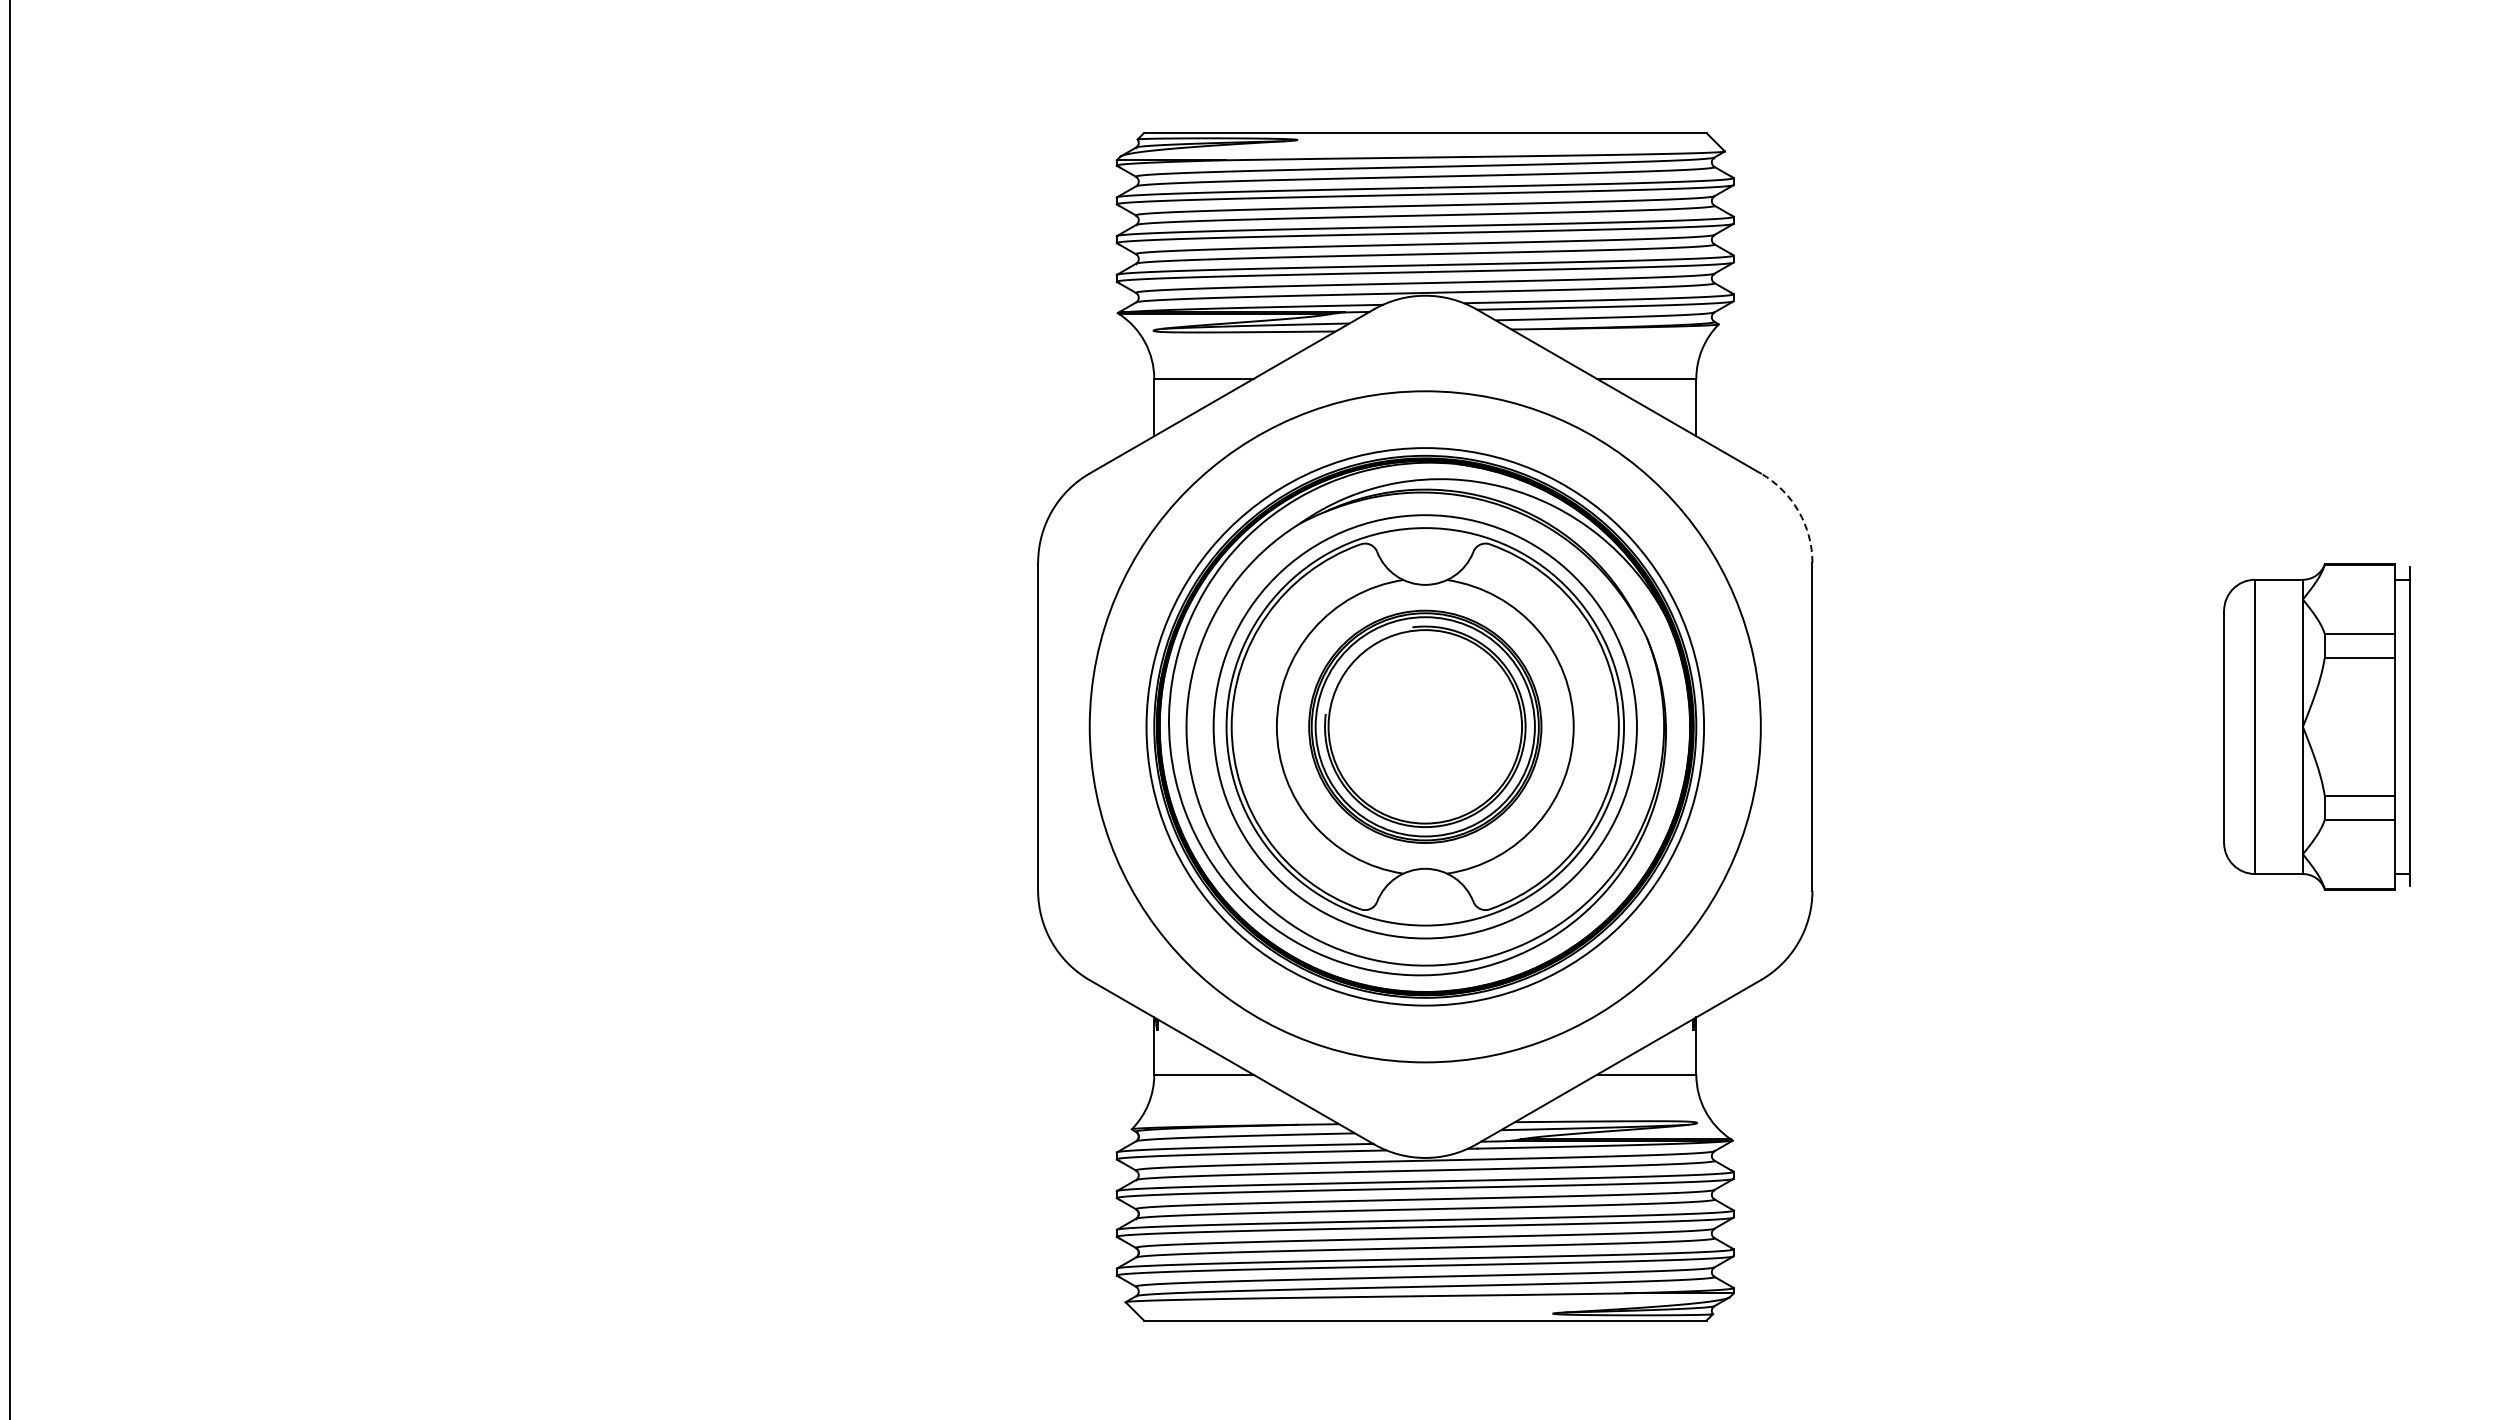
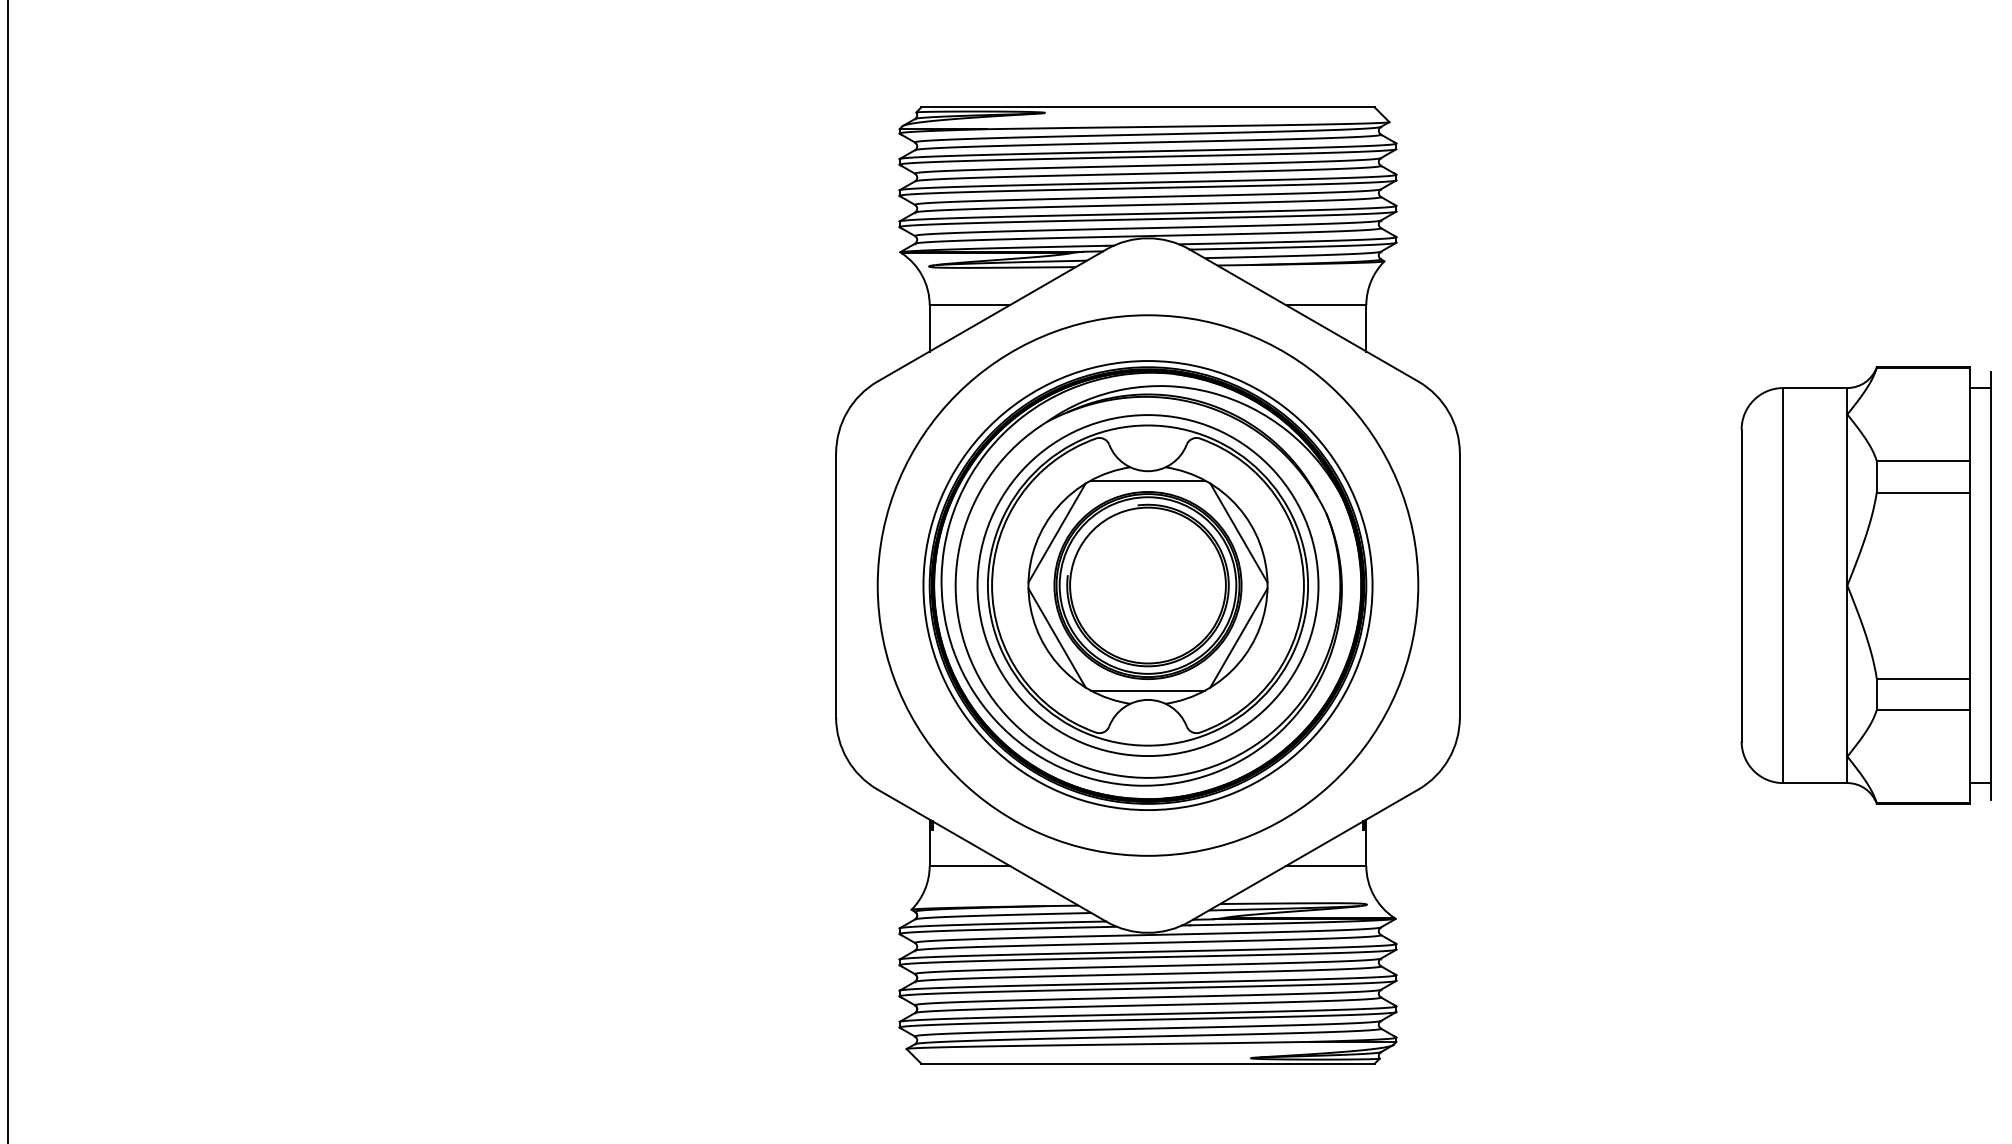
arc: (1798, 511) -> (1448, 412), dashed -> solid
line: (1425, 596) -> (1148, 480), added
line: (1311, 661) -> (1056, 532), added
line: (1537, 661) -> (1238, 532), added
part: (2316, 726) -> (1865, 585), size x1.67
line: (1311, 791) -> (1056, 637), added
line: (1537, 791) -> (1238, 637), added
line: (1425, 857) -> (1148, 690), added

